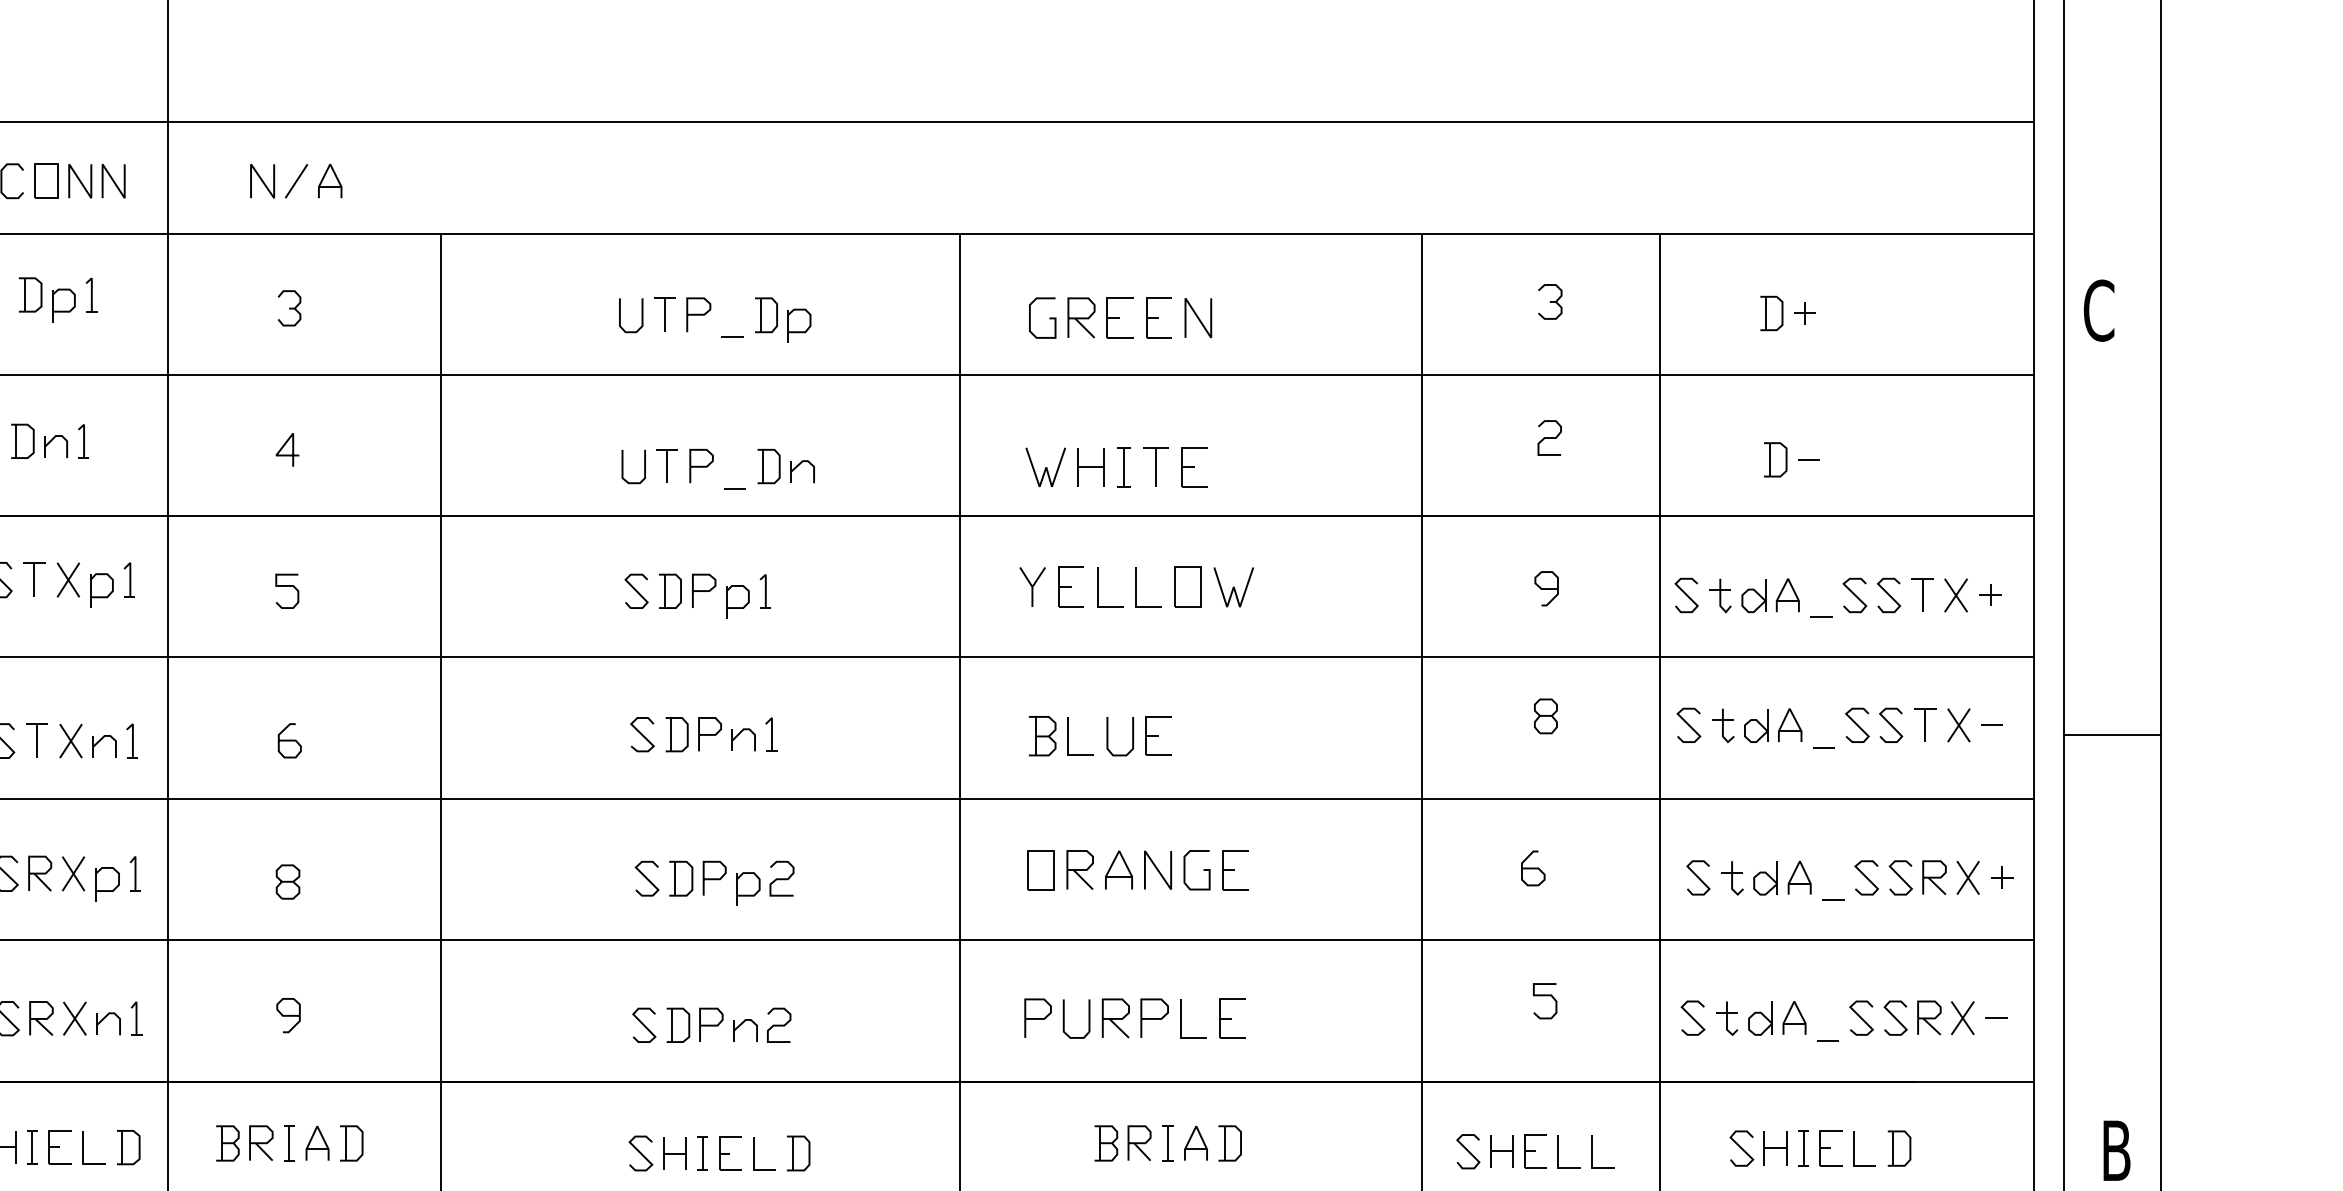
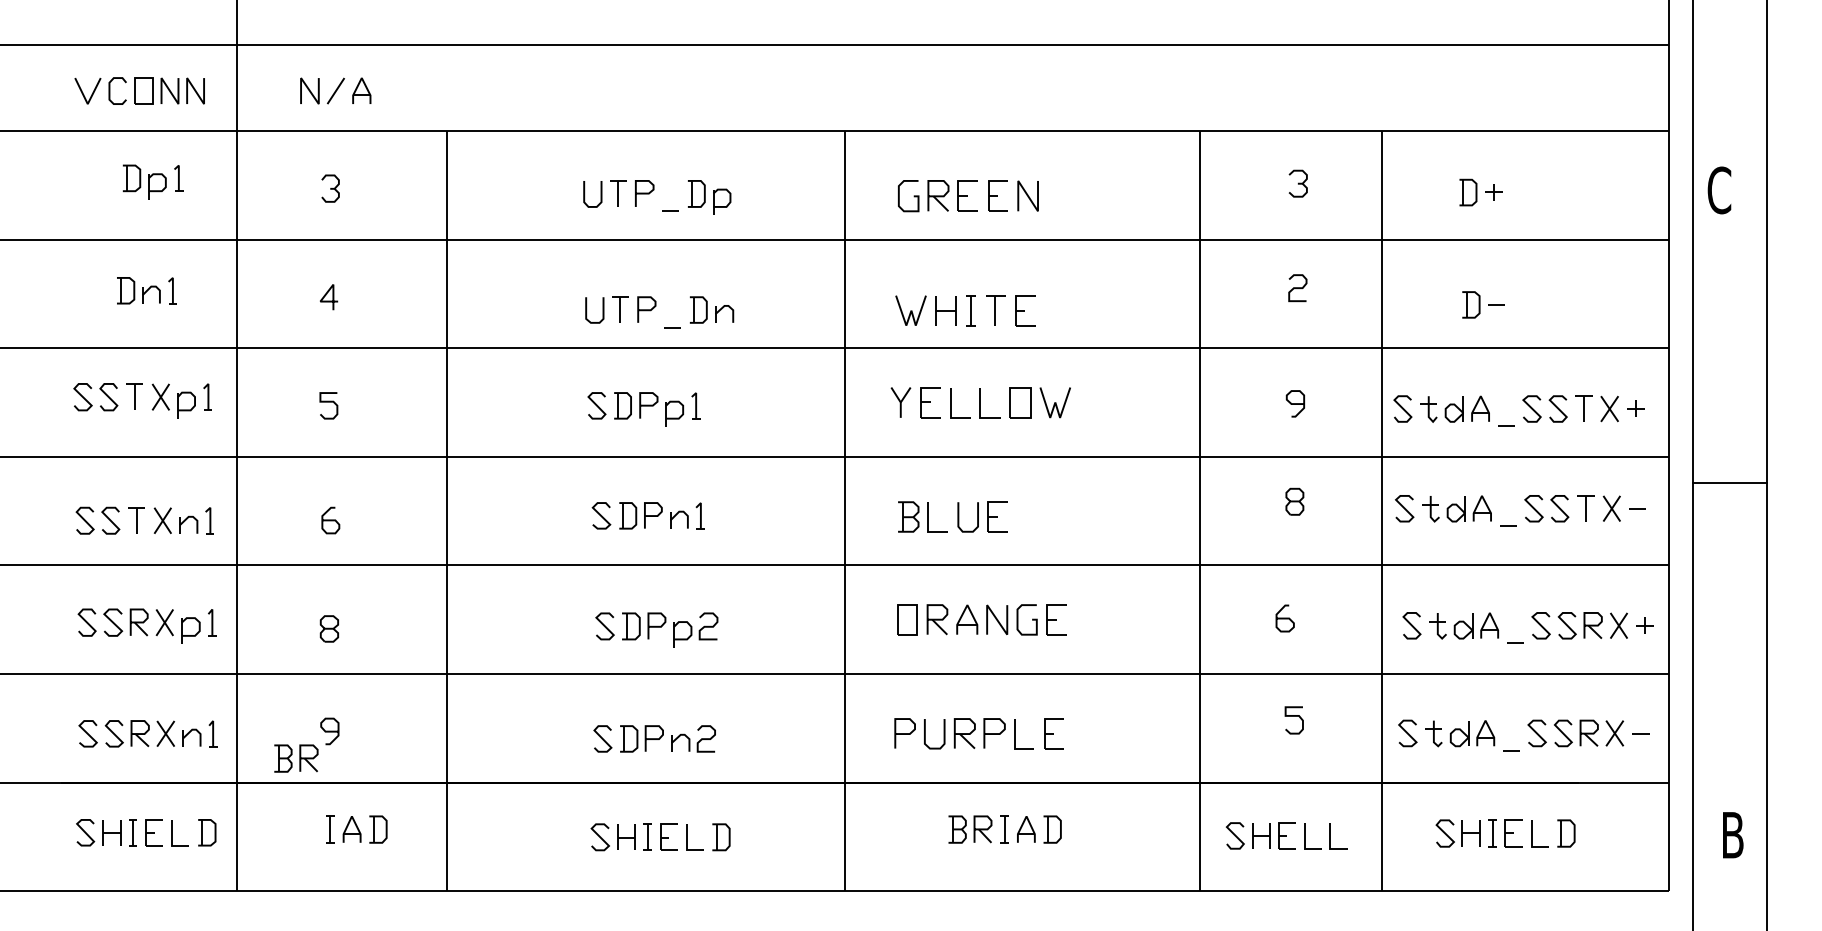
line: (2112, 735) -> (1729, 483), moved
part: (245, 1143) -> (296, 758), moved

